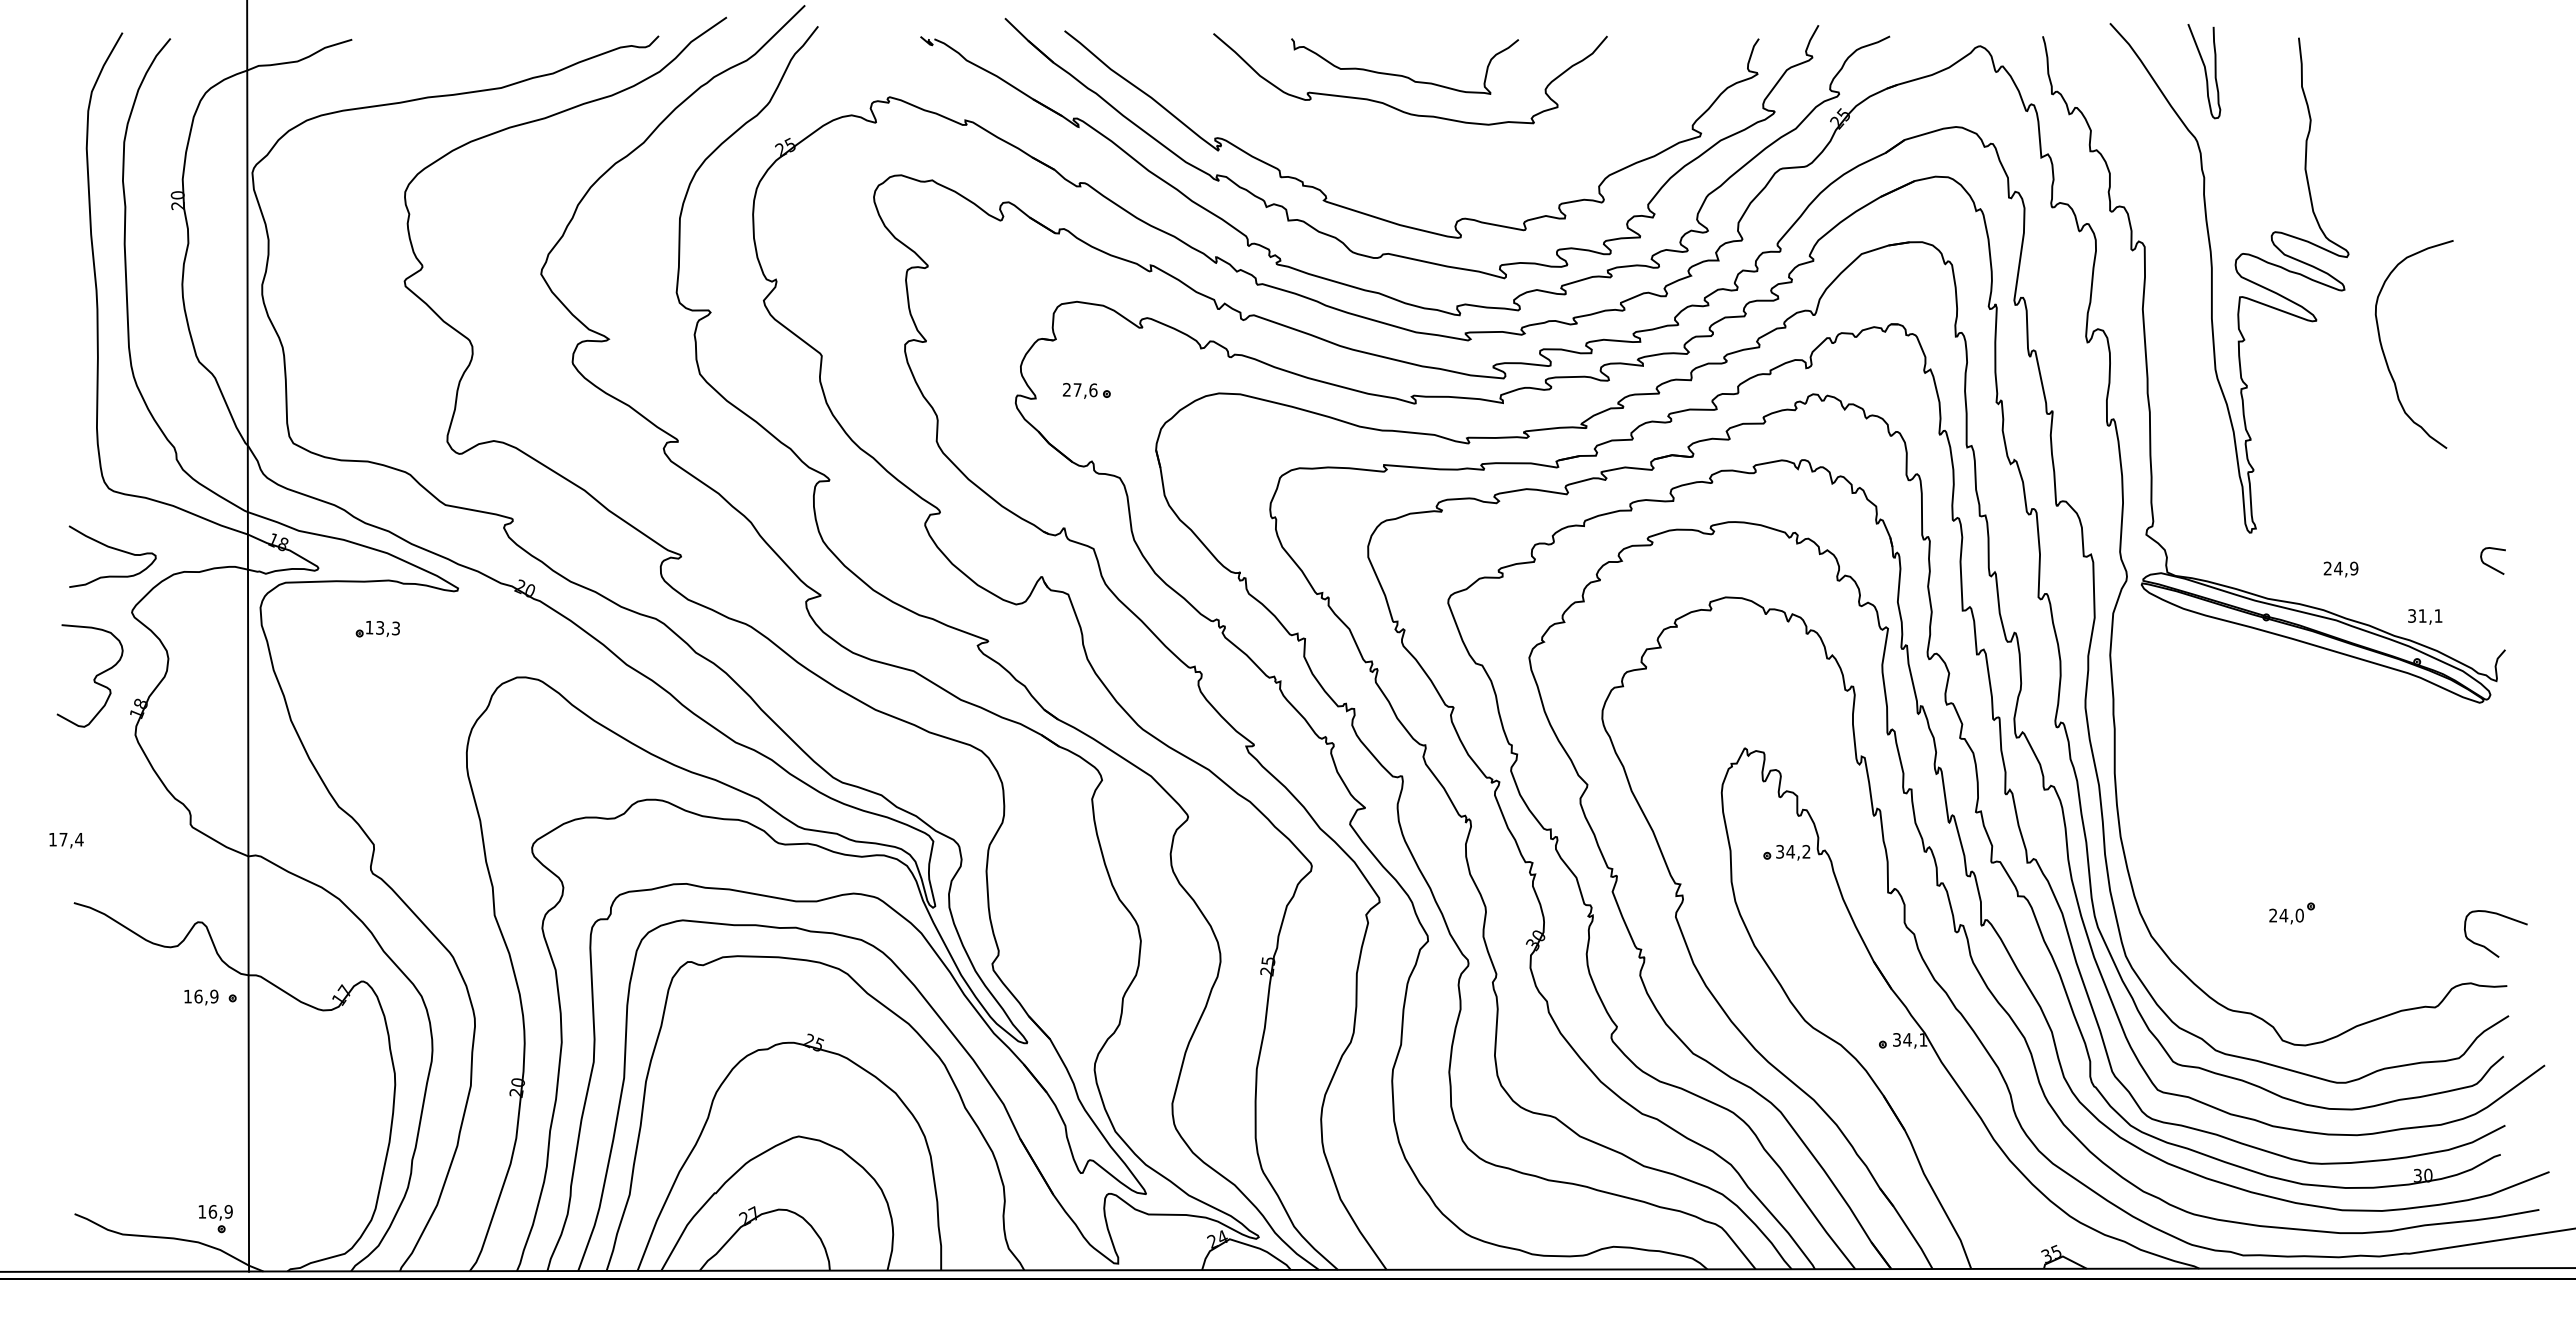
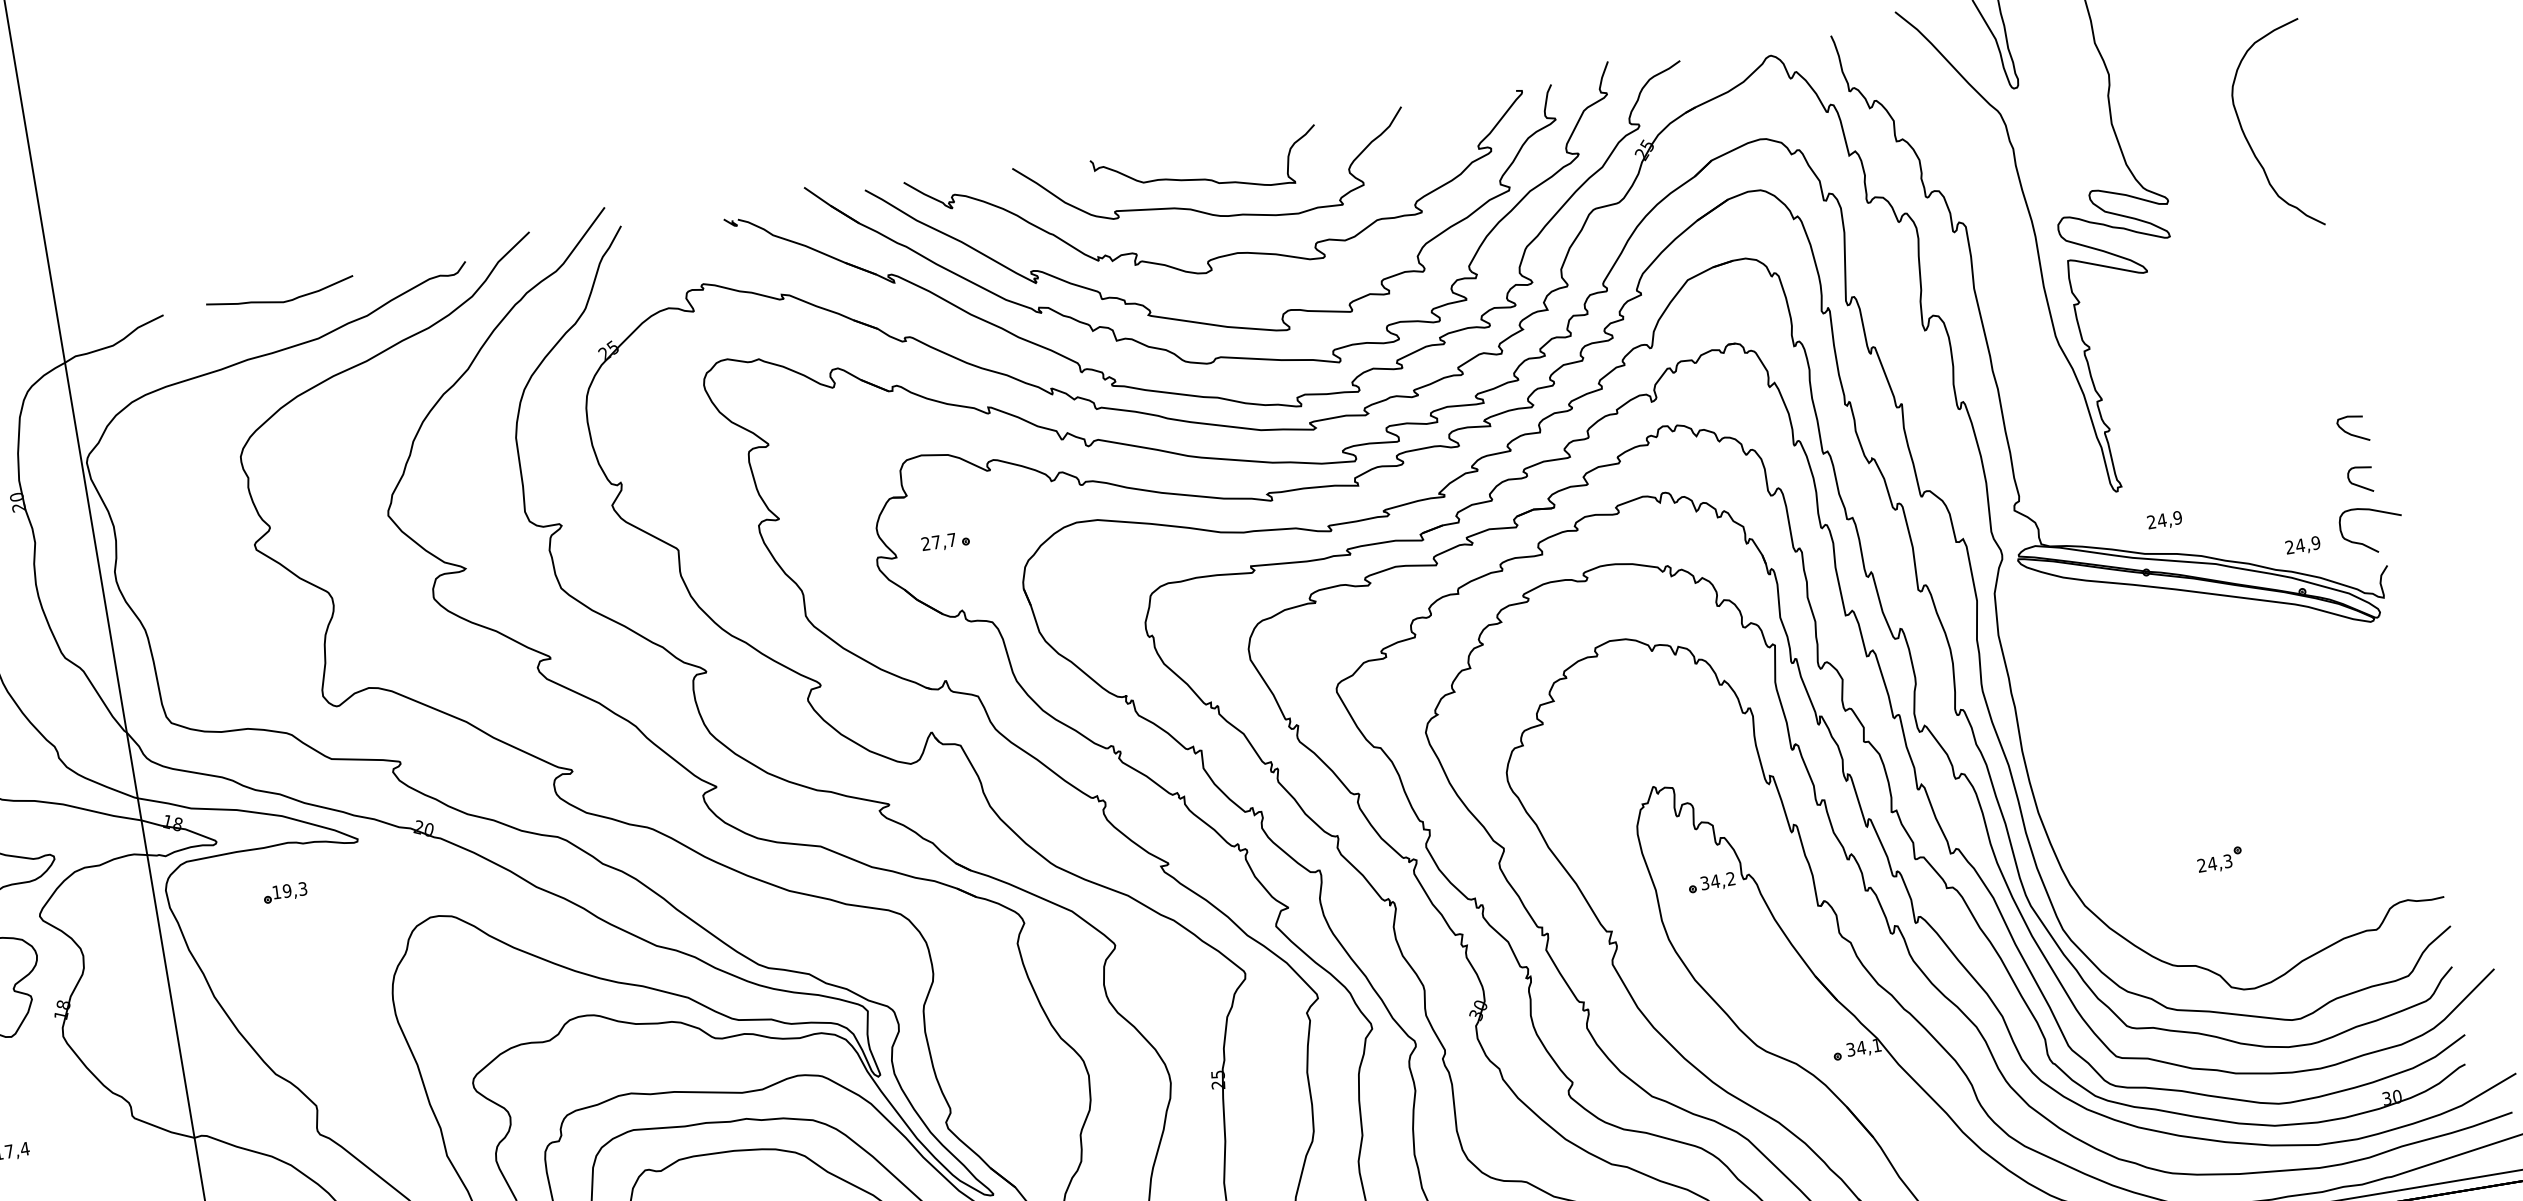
curve: (468, 44) -> (279, 300), added
curve: (1421, 152) -> (1236, 251), added
curve: (2384, 352) -> (2248, 140), moved
text: (1093, 390) -> (952, 540), 27,6 -> 27,7
curve: (2489, 512) -> (2349, 432), added
text: (2340, 569) -> (2164, 520), moved
text: (2425, 615) -> (2303, 544), 31,1 -> 24,9
text: (380, 627) -> (287, 890), 13,3 -> 19,3
text: (2299, 915) -> (2227, 861), 24,0 -> 24,3
curve: (2487, 947) -> (2365, 544), moved

